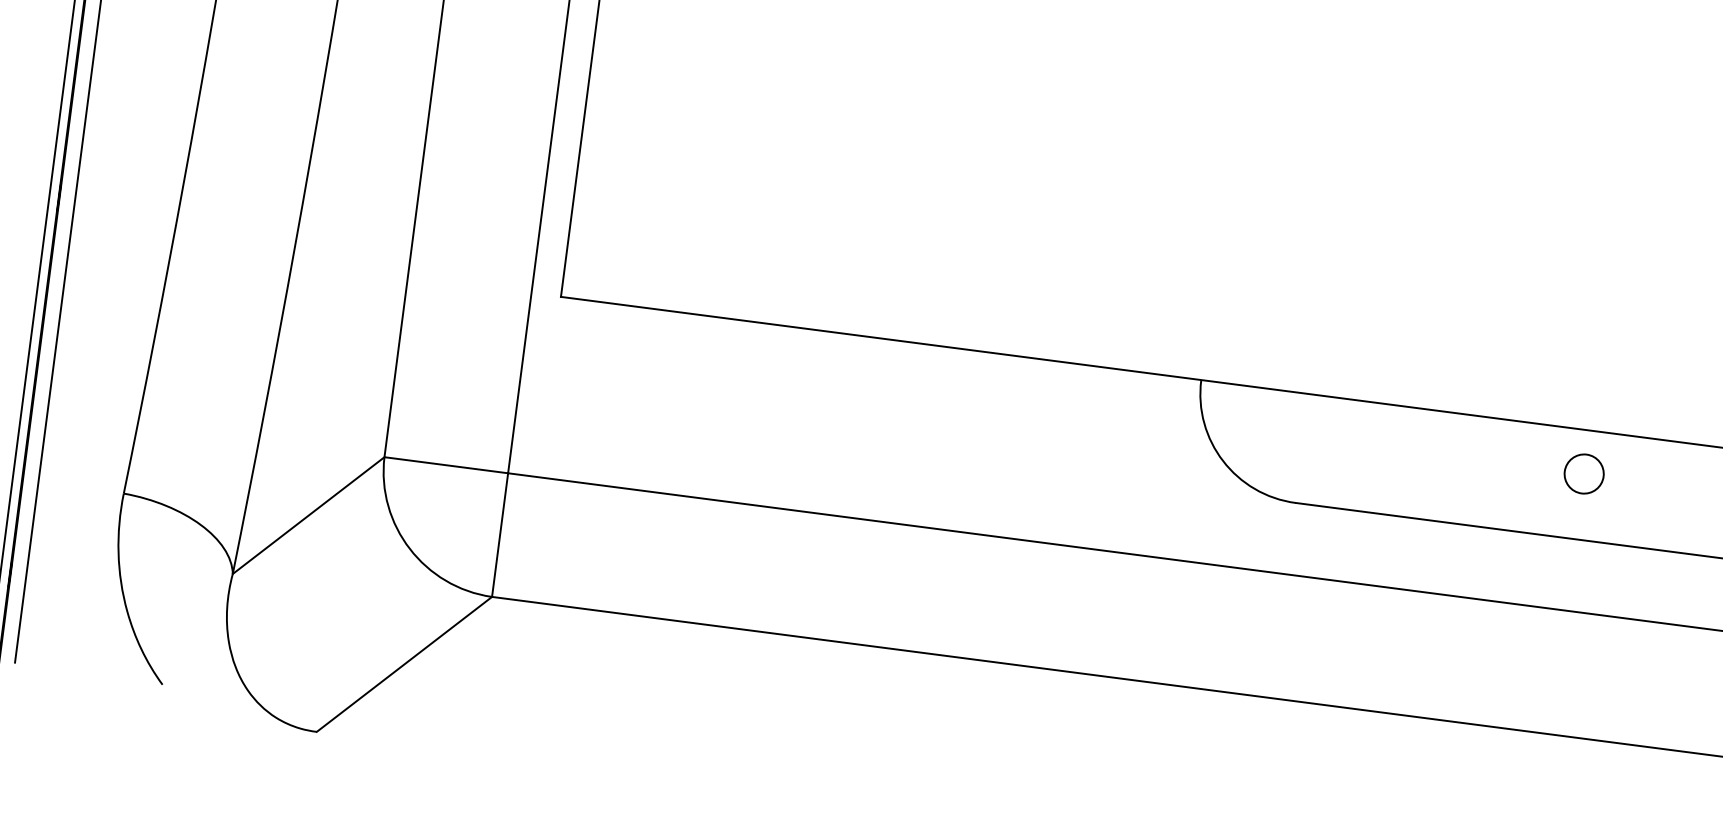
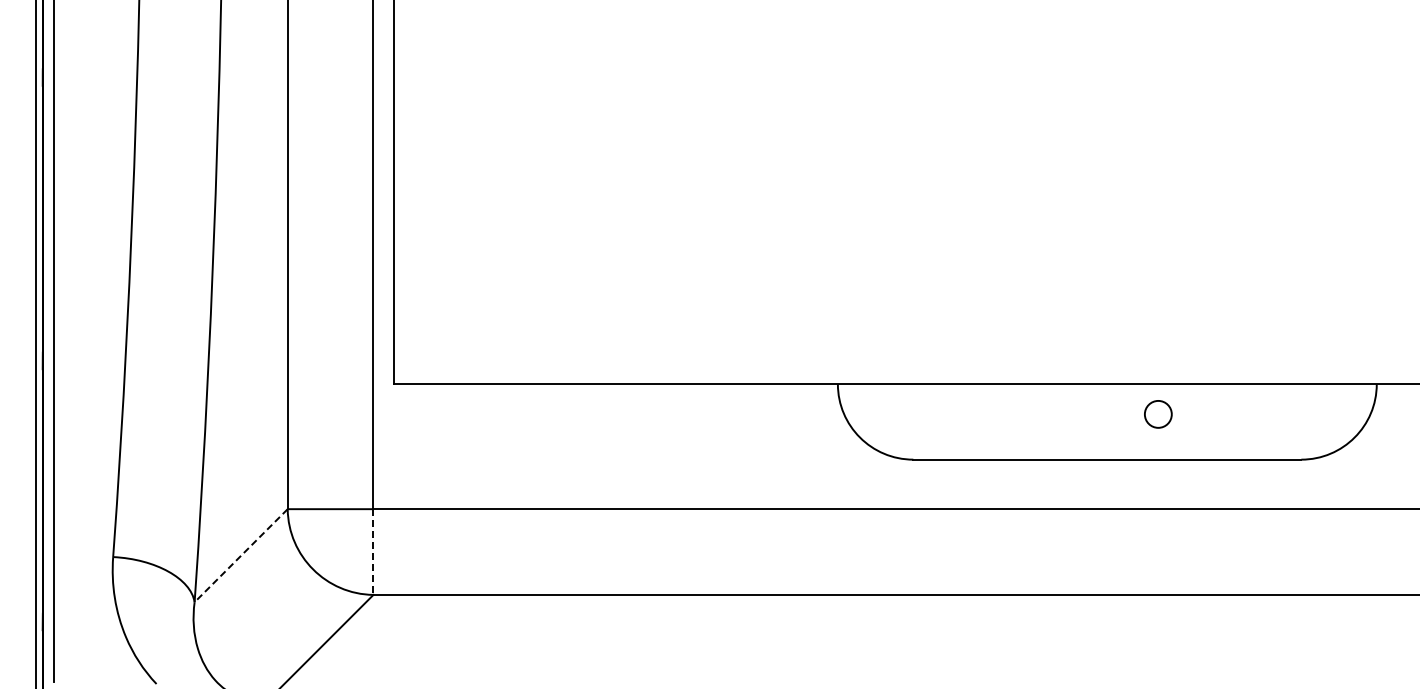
circle: (1584, 474) -> (1158, 414), moved
line: (309, 515) -> (241, 555), solid -> dashed
line: (500, 535) -> (373, 552), solid -> dashed

